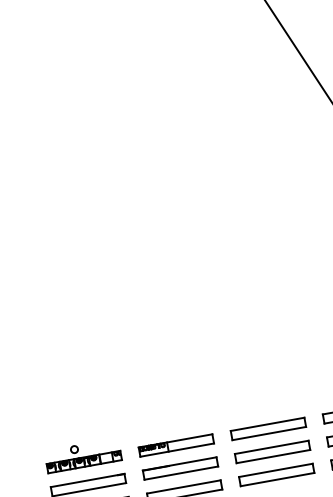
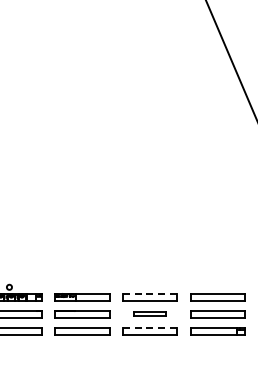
line: (268, 424) -> (150, 294), solid -> dashed
part: (271, 452) -> (149, 314), size x0.6
line: (276, 469) -> (150, 327), solid -> dashed

